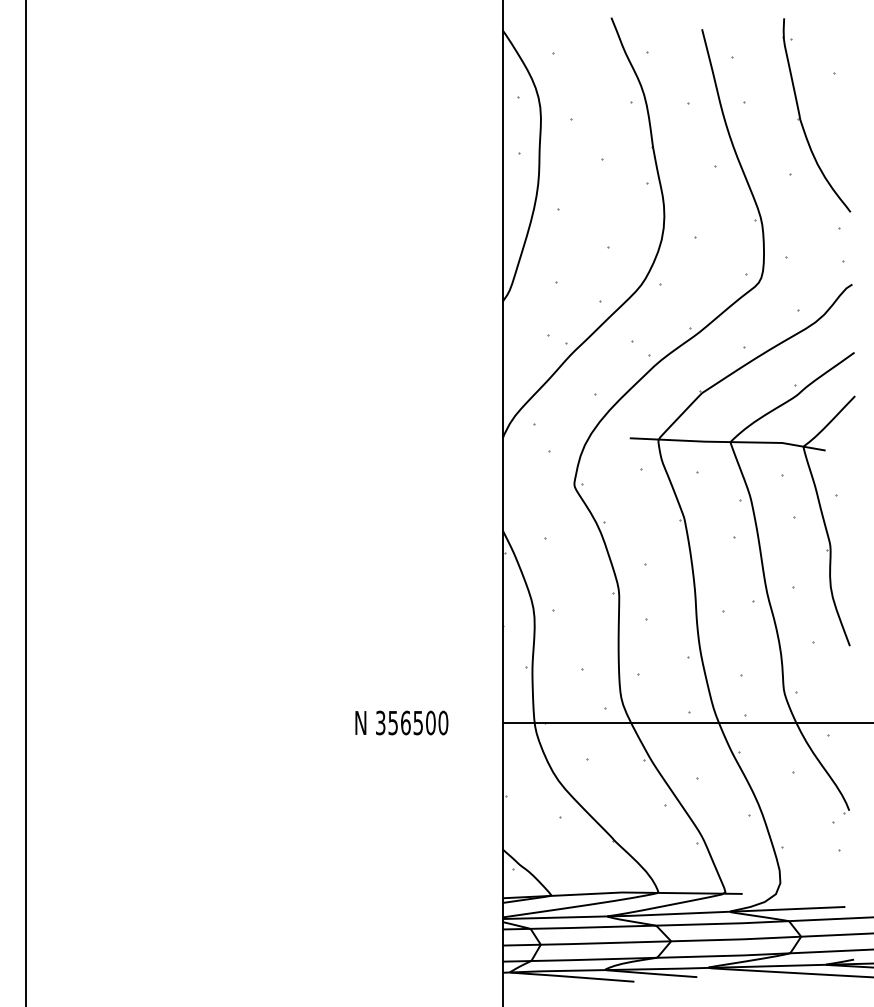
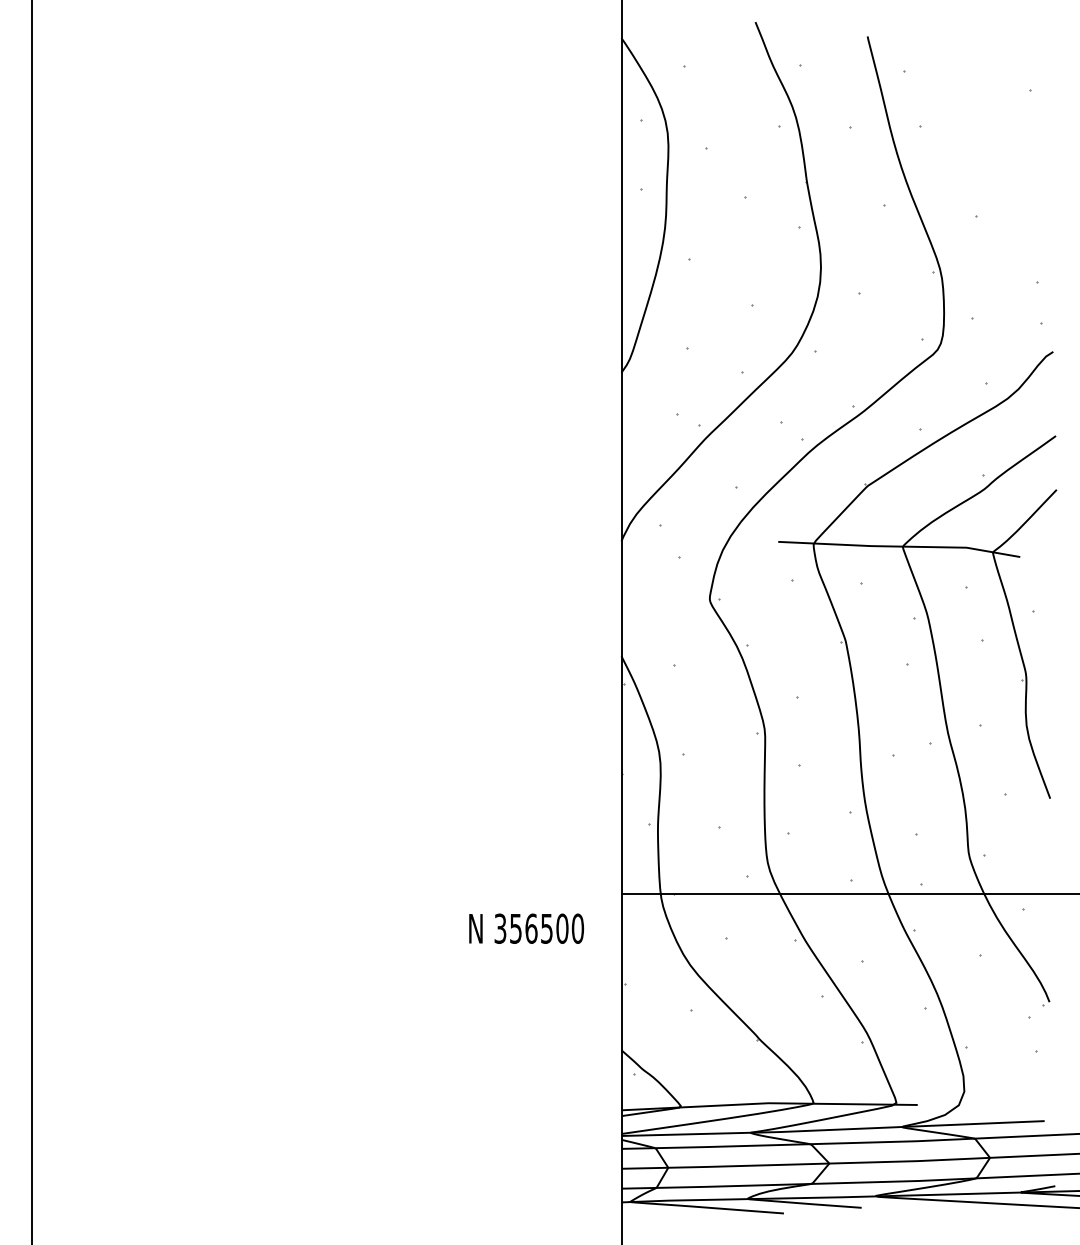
part: (800, 116) -> (989, 144), removed
text: (401, 722) -> (526, 928), moved

